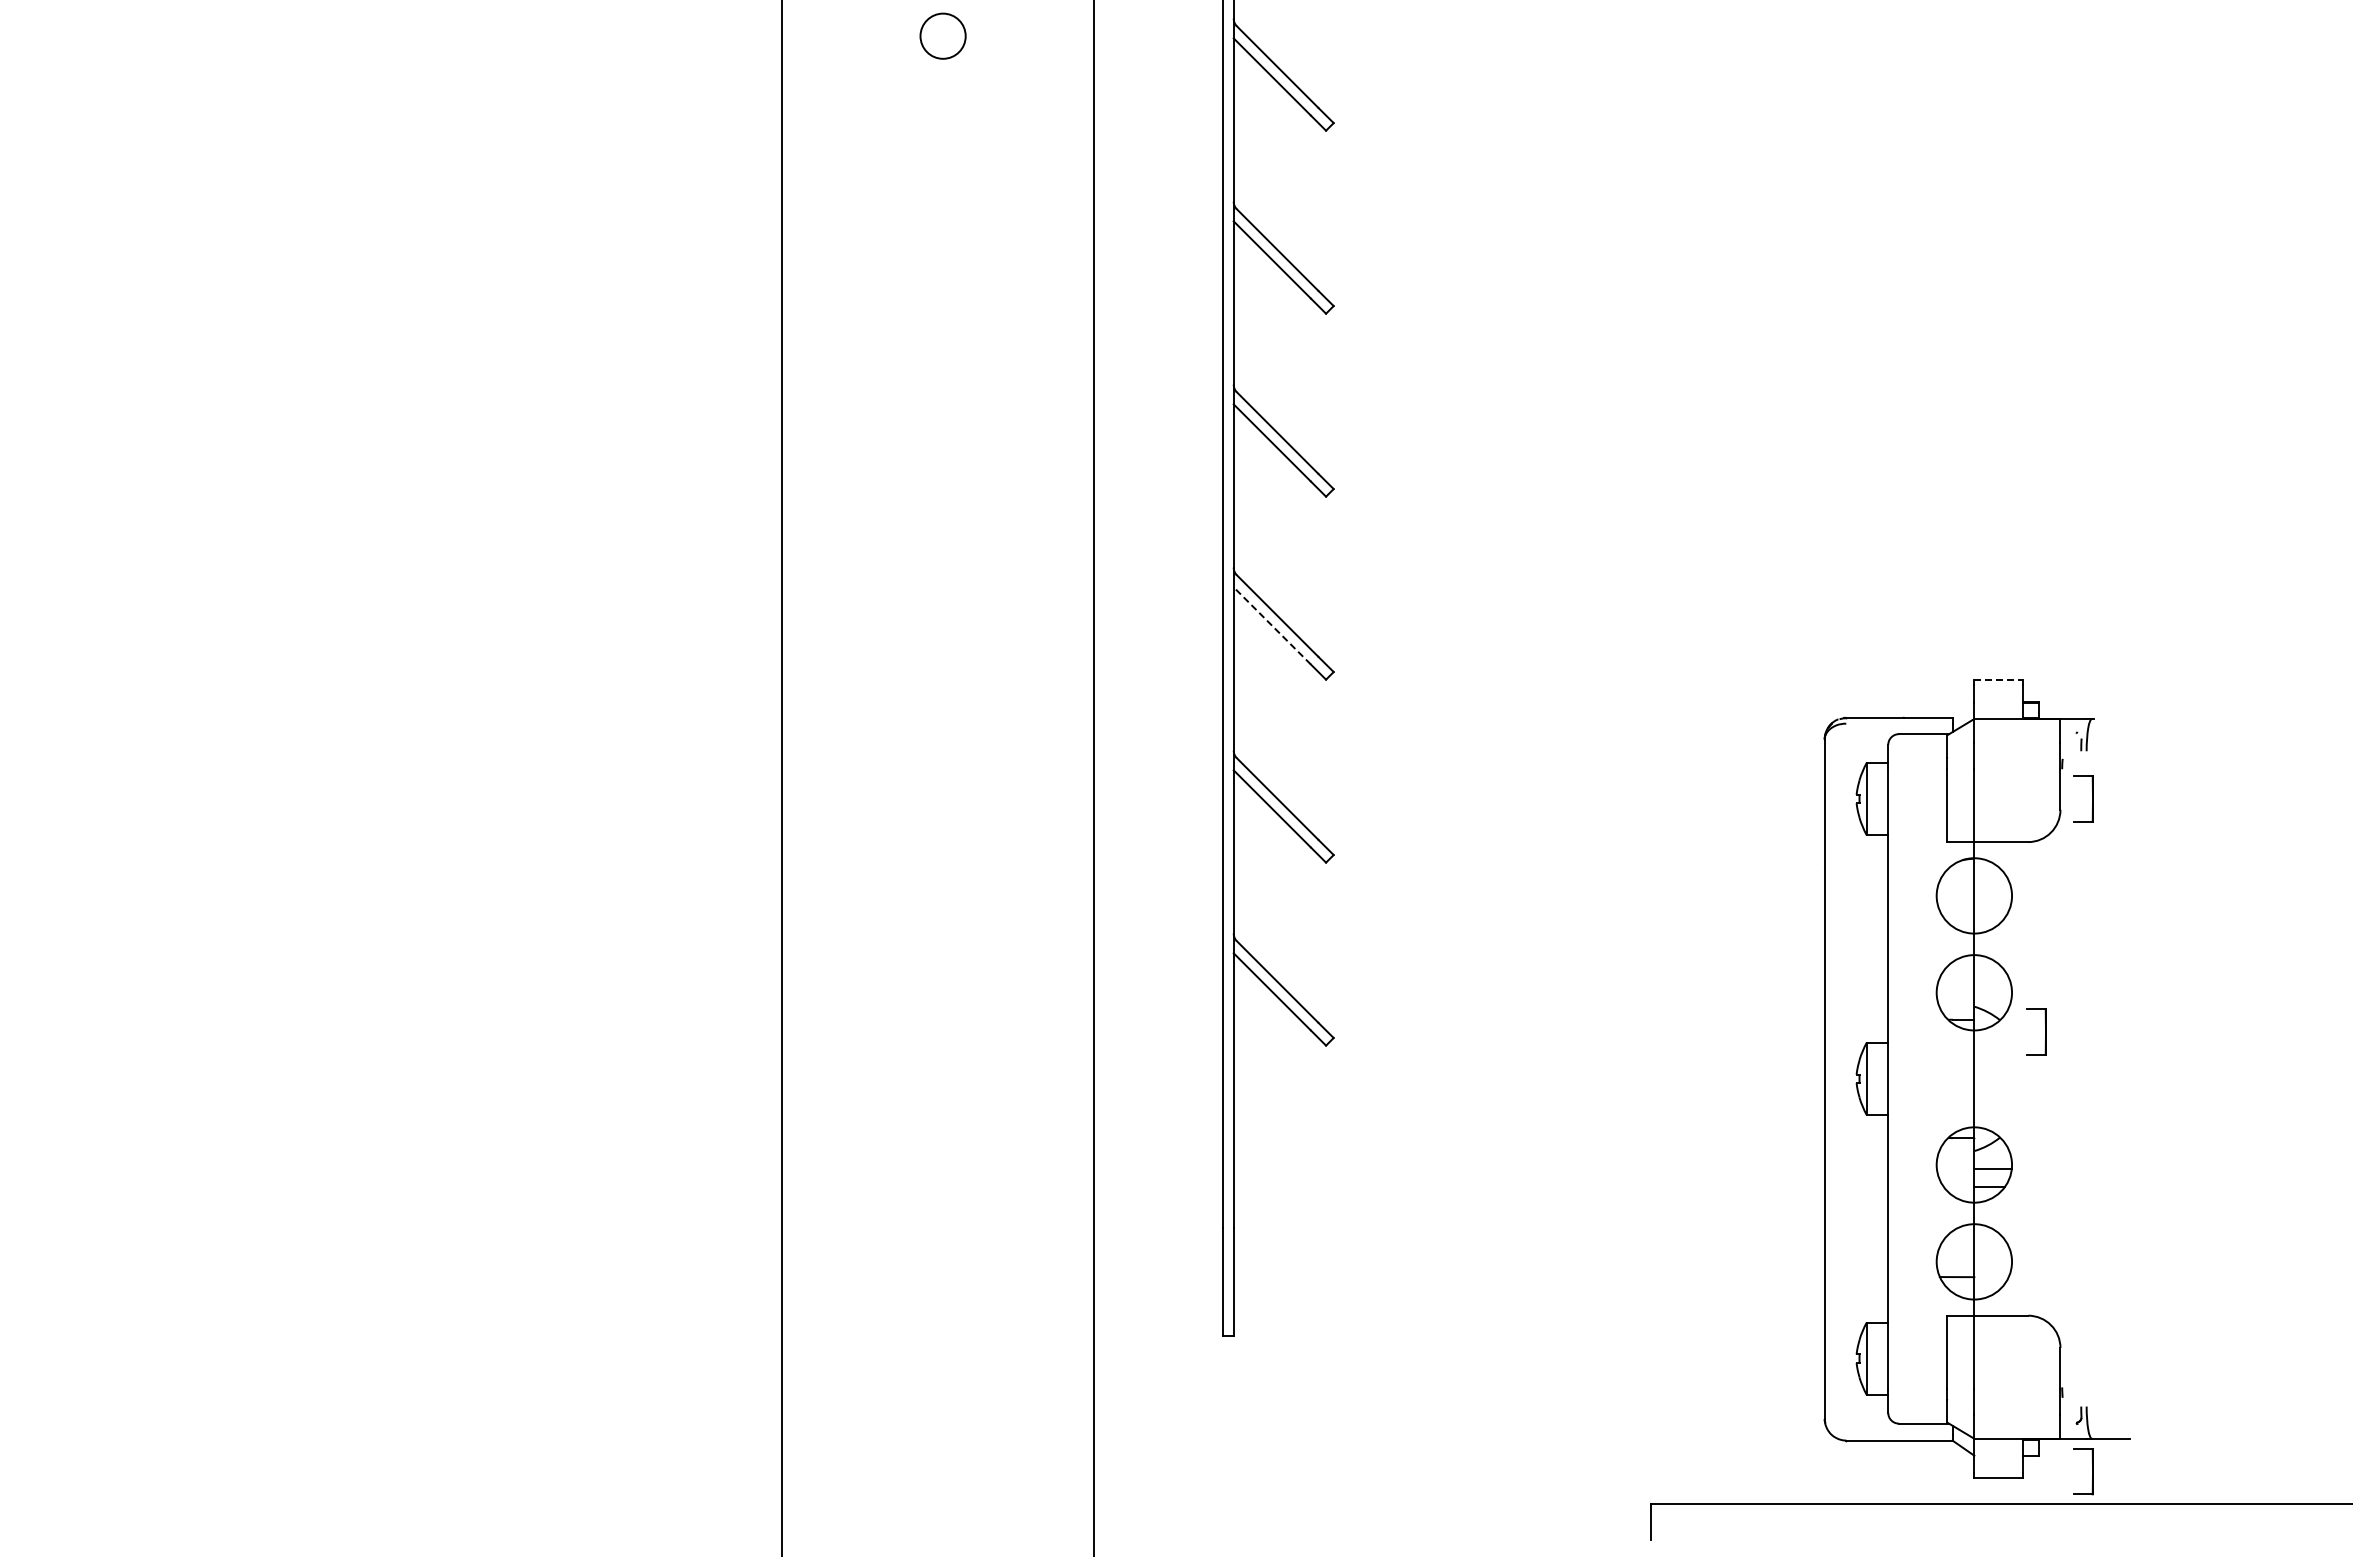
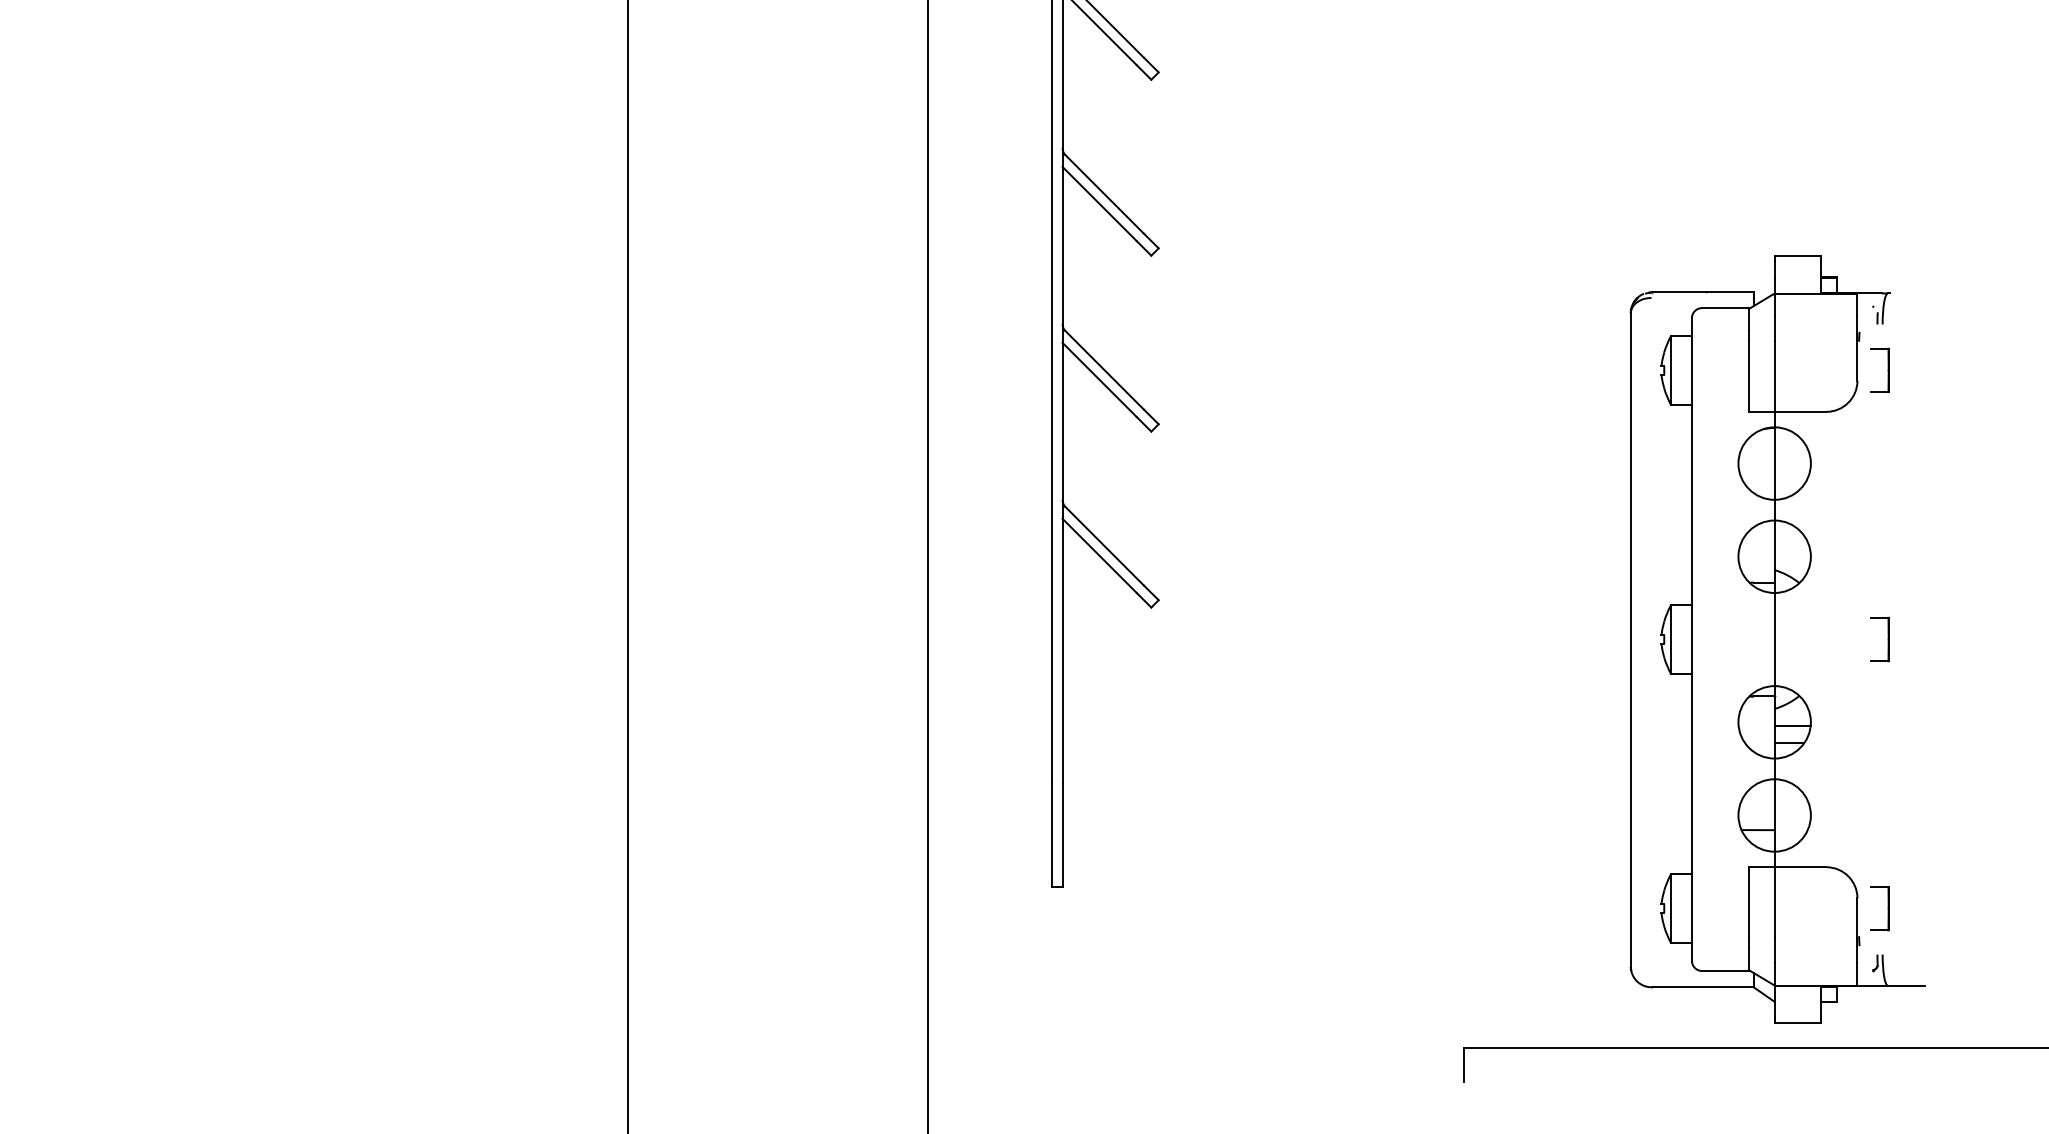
line: (1272, 625) -> (1099, 203), dashed -> solid
line: (1999, 679) -> (1798, 255), dashed -> solid
part: (2045, 1031) -> (1888, 639), moved
part: (2092, 1471) -> (1888, 908), moved

